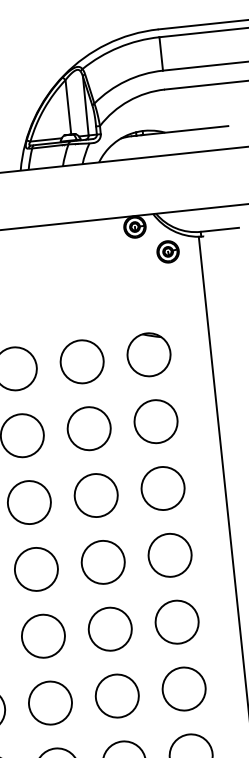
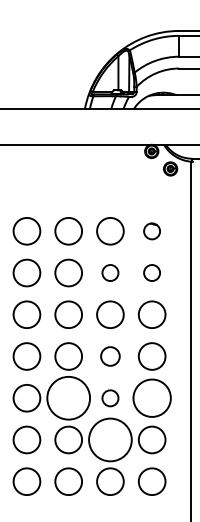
part: (148, 355) -> (151, 231), size x0.6
circle: (154, 420) -> (151, 272), size x0.6
circle: (89, 427) -> (110, 272), size x0.6
circle: (103, 562) -> (110, 356), size x0.7
circle: (175, 621) -> (151, 397), size x1.4
circle: (110, 629) -> (110, 398), size x0.6
circle: (43, 635) -> (68, 397), size x1.6
circle: (117, 695) -> (110, 439), size x1.6

